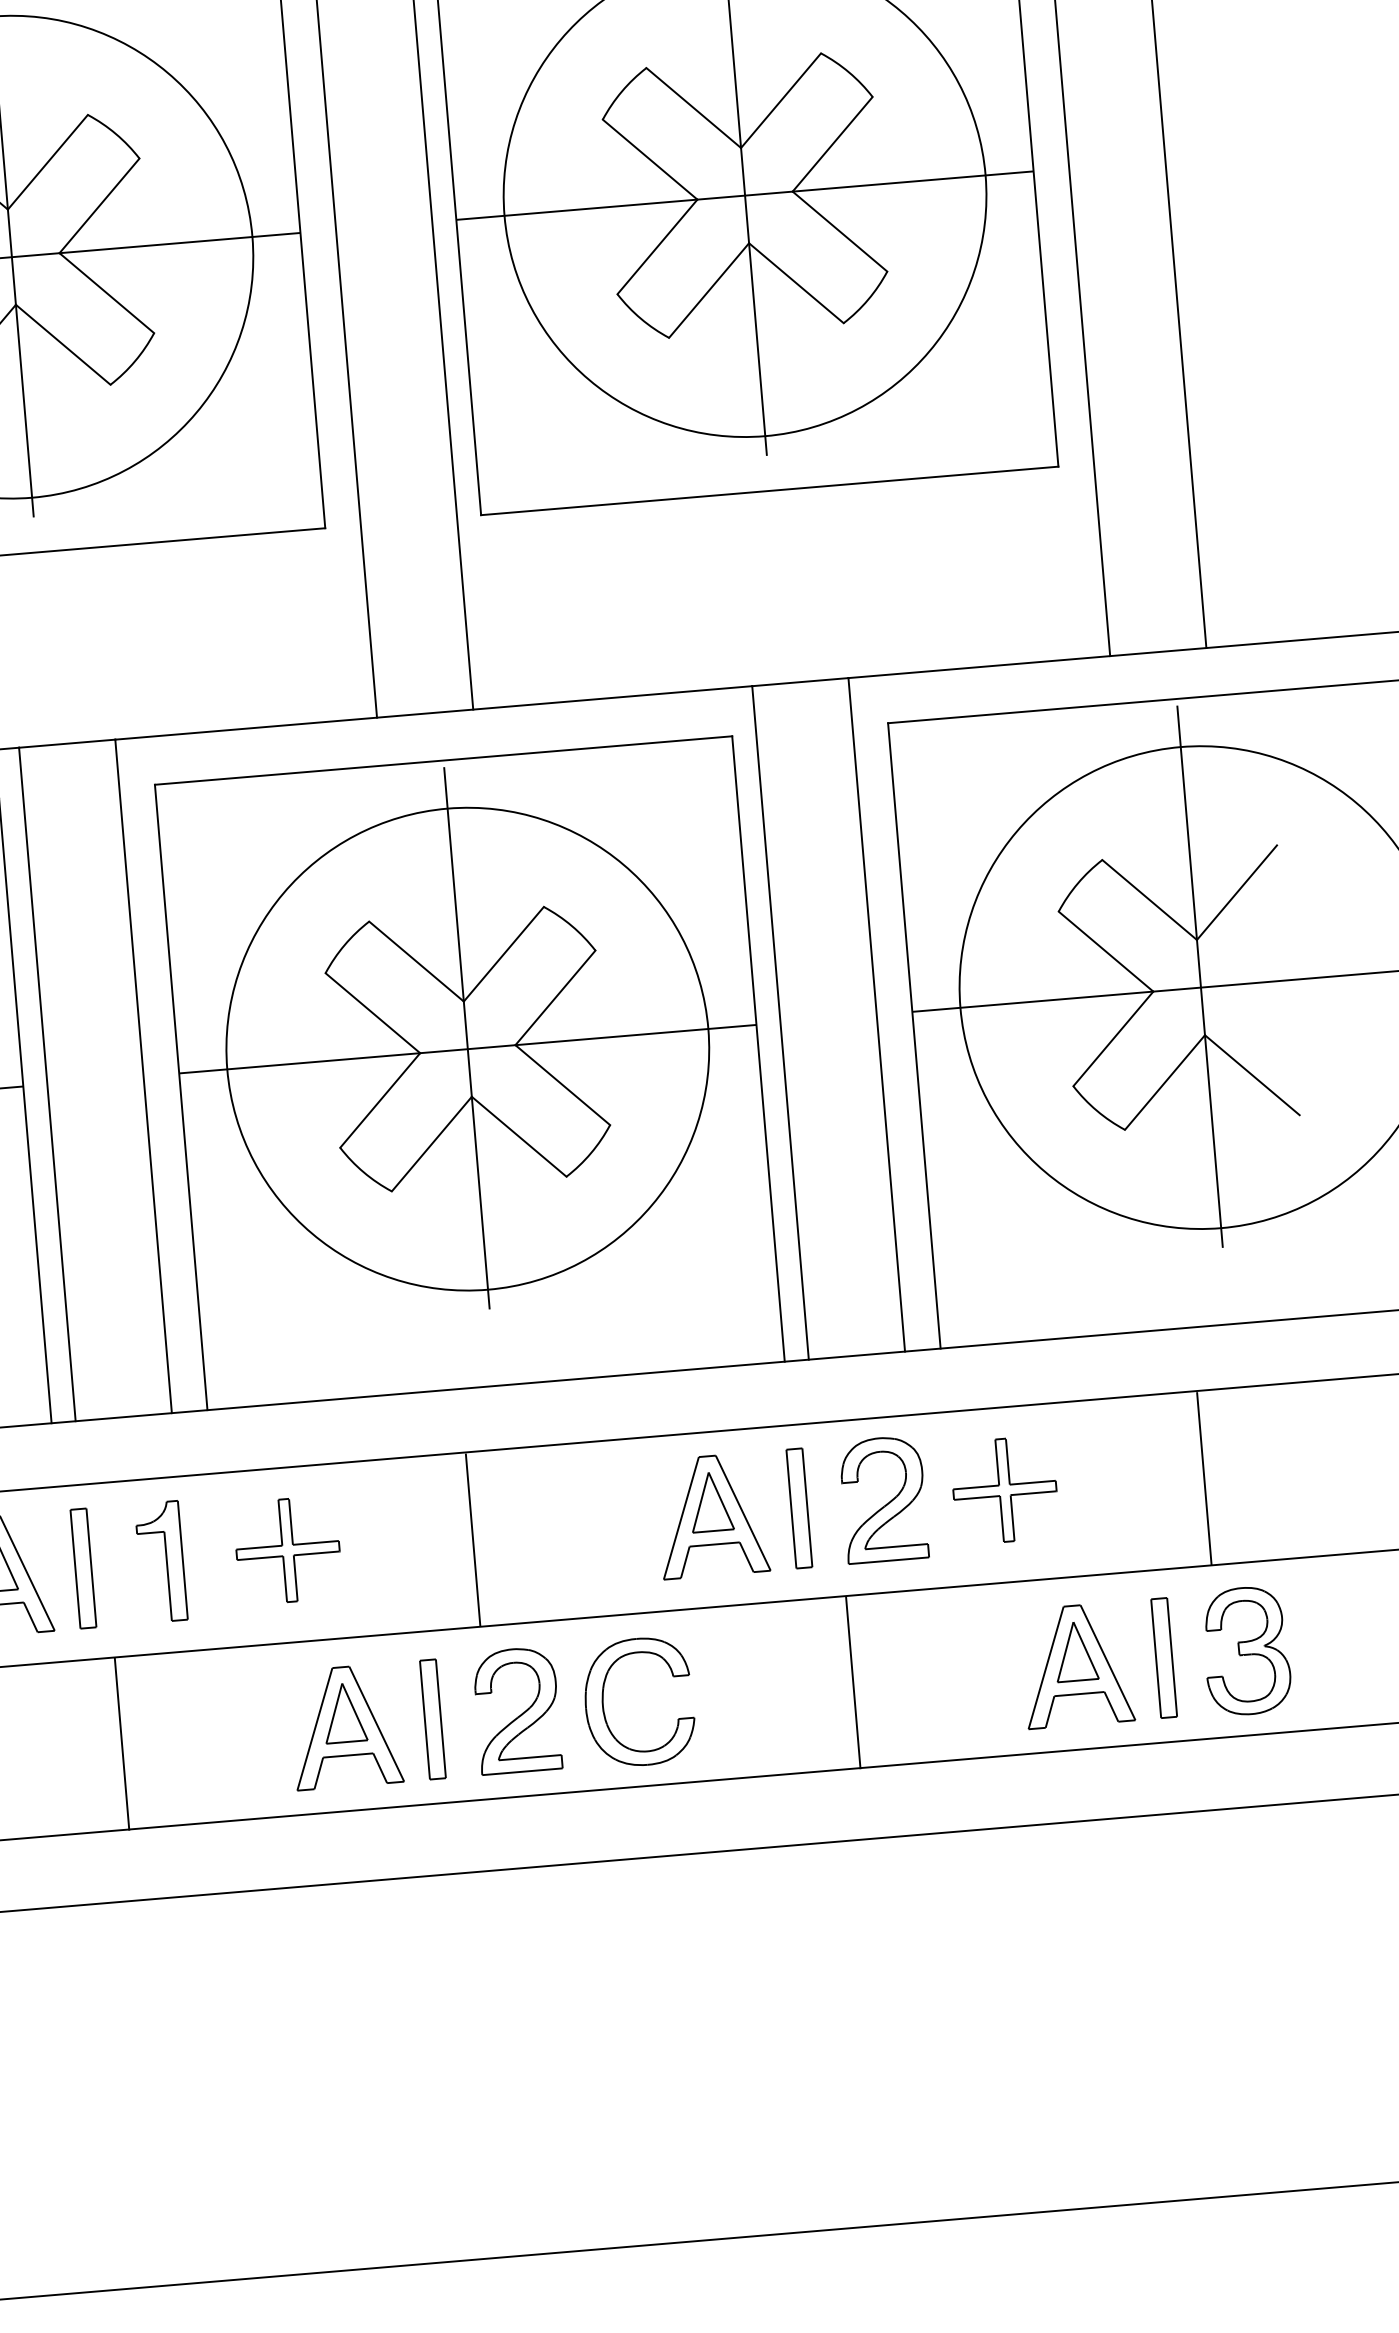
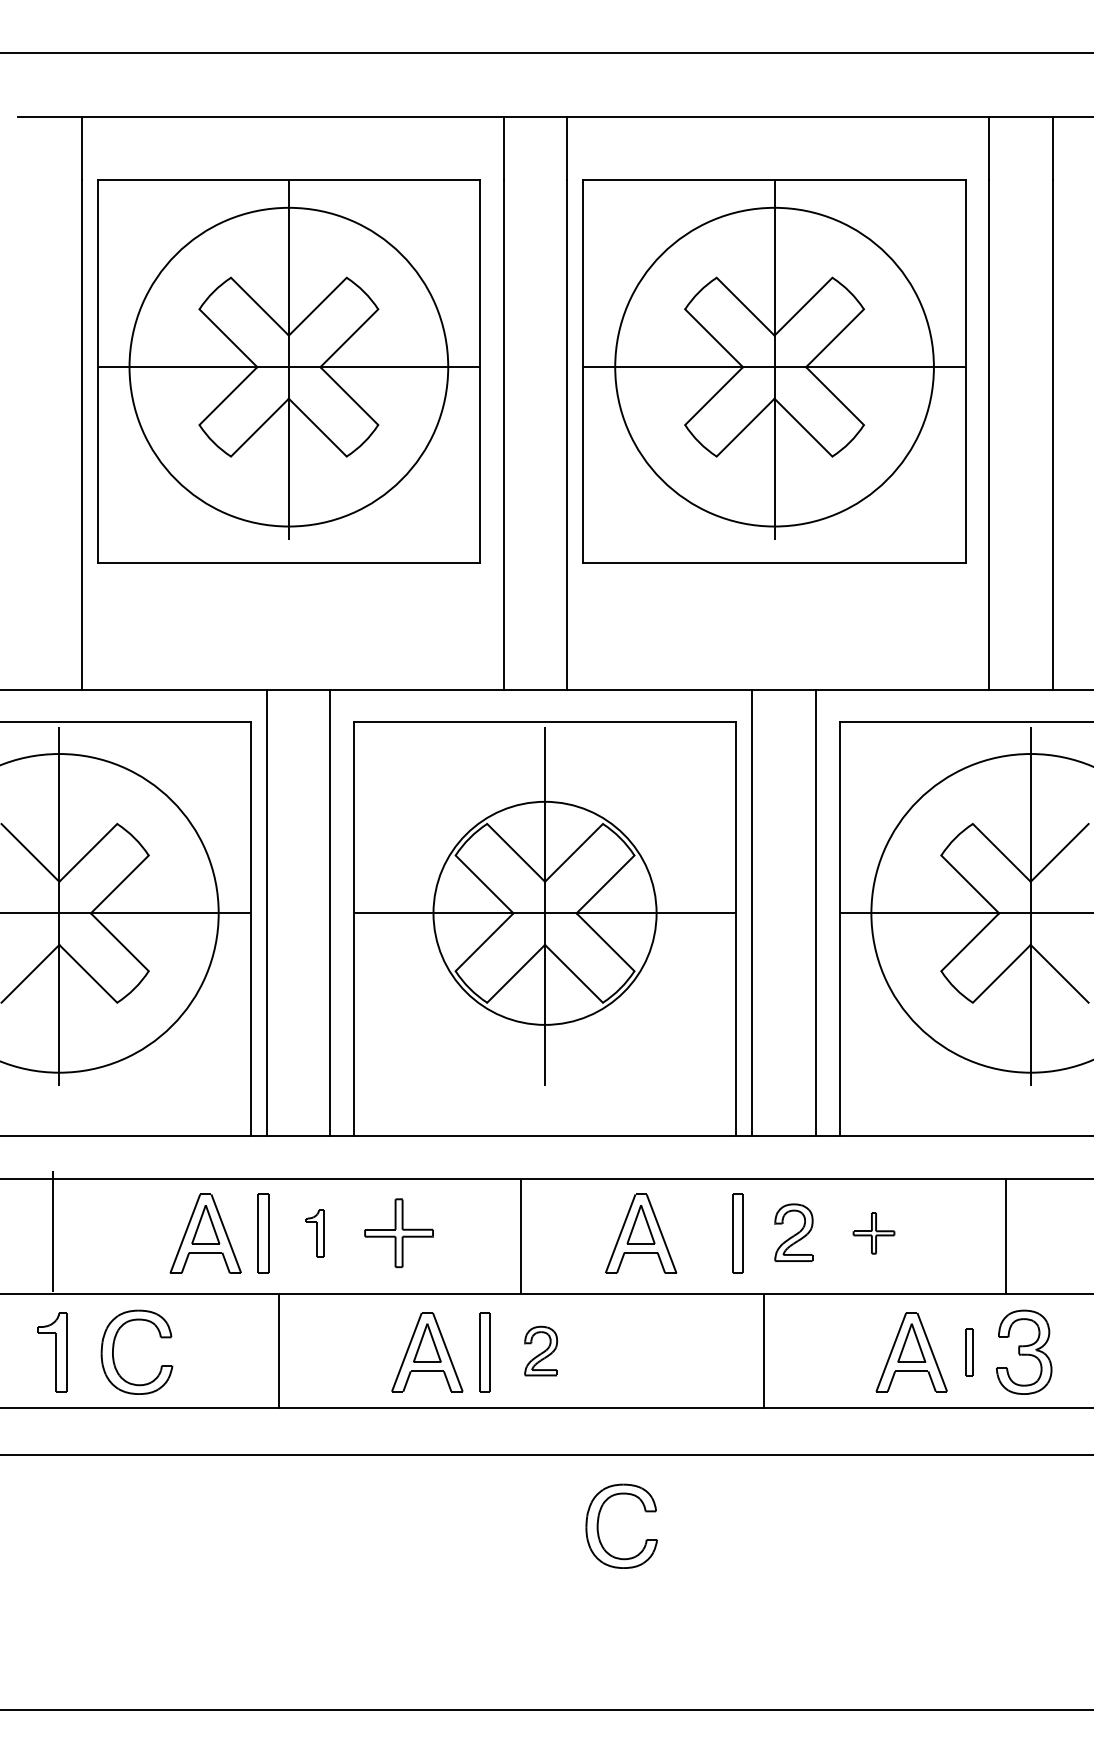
circle: (467, 1049) -> (544, 913), size x0.7
part: (1004, 1490) -> (873, 1233), size x0.6
part: (883, 1499) -> (793, 1232), size x0.7
part: (712, 1515) -> (641, 1233), moved
part: (160, 1561) -> (314, 1233), size x0.6
part: (1164, 1658) -> (969, 1352), size x0.6
part: (604, 1694) -> (599, 1519), moved
part: (516, 1709) -> (540, 1350), size x0.6

